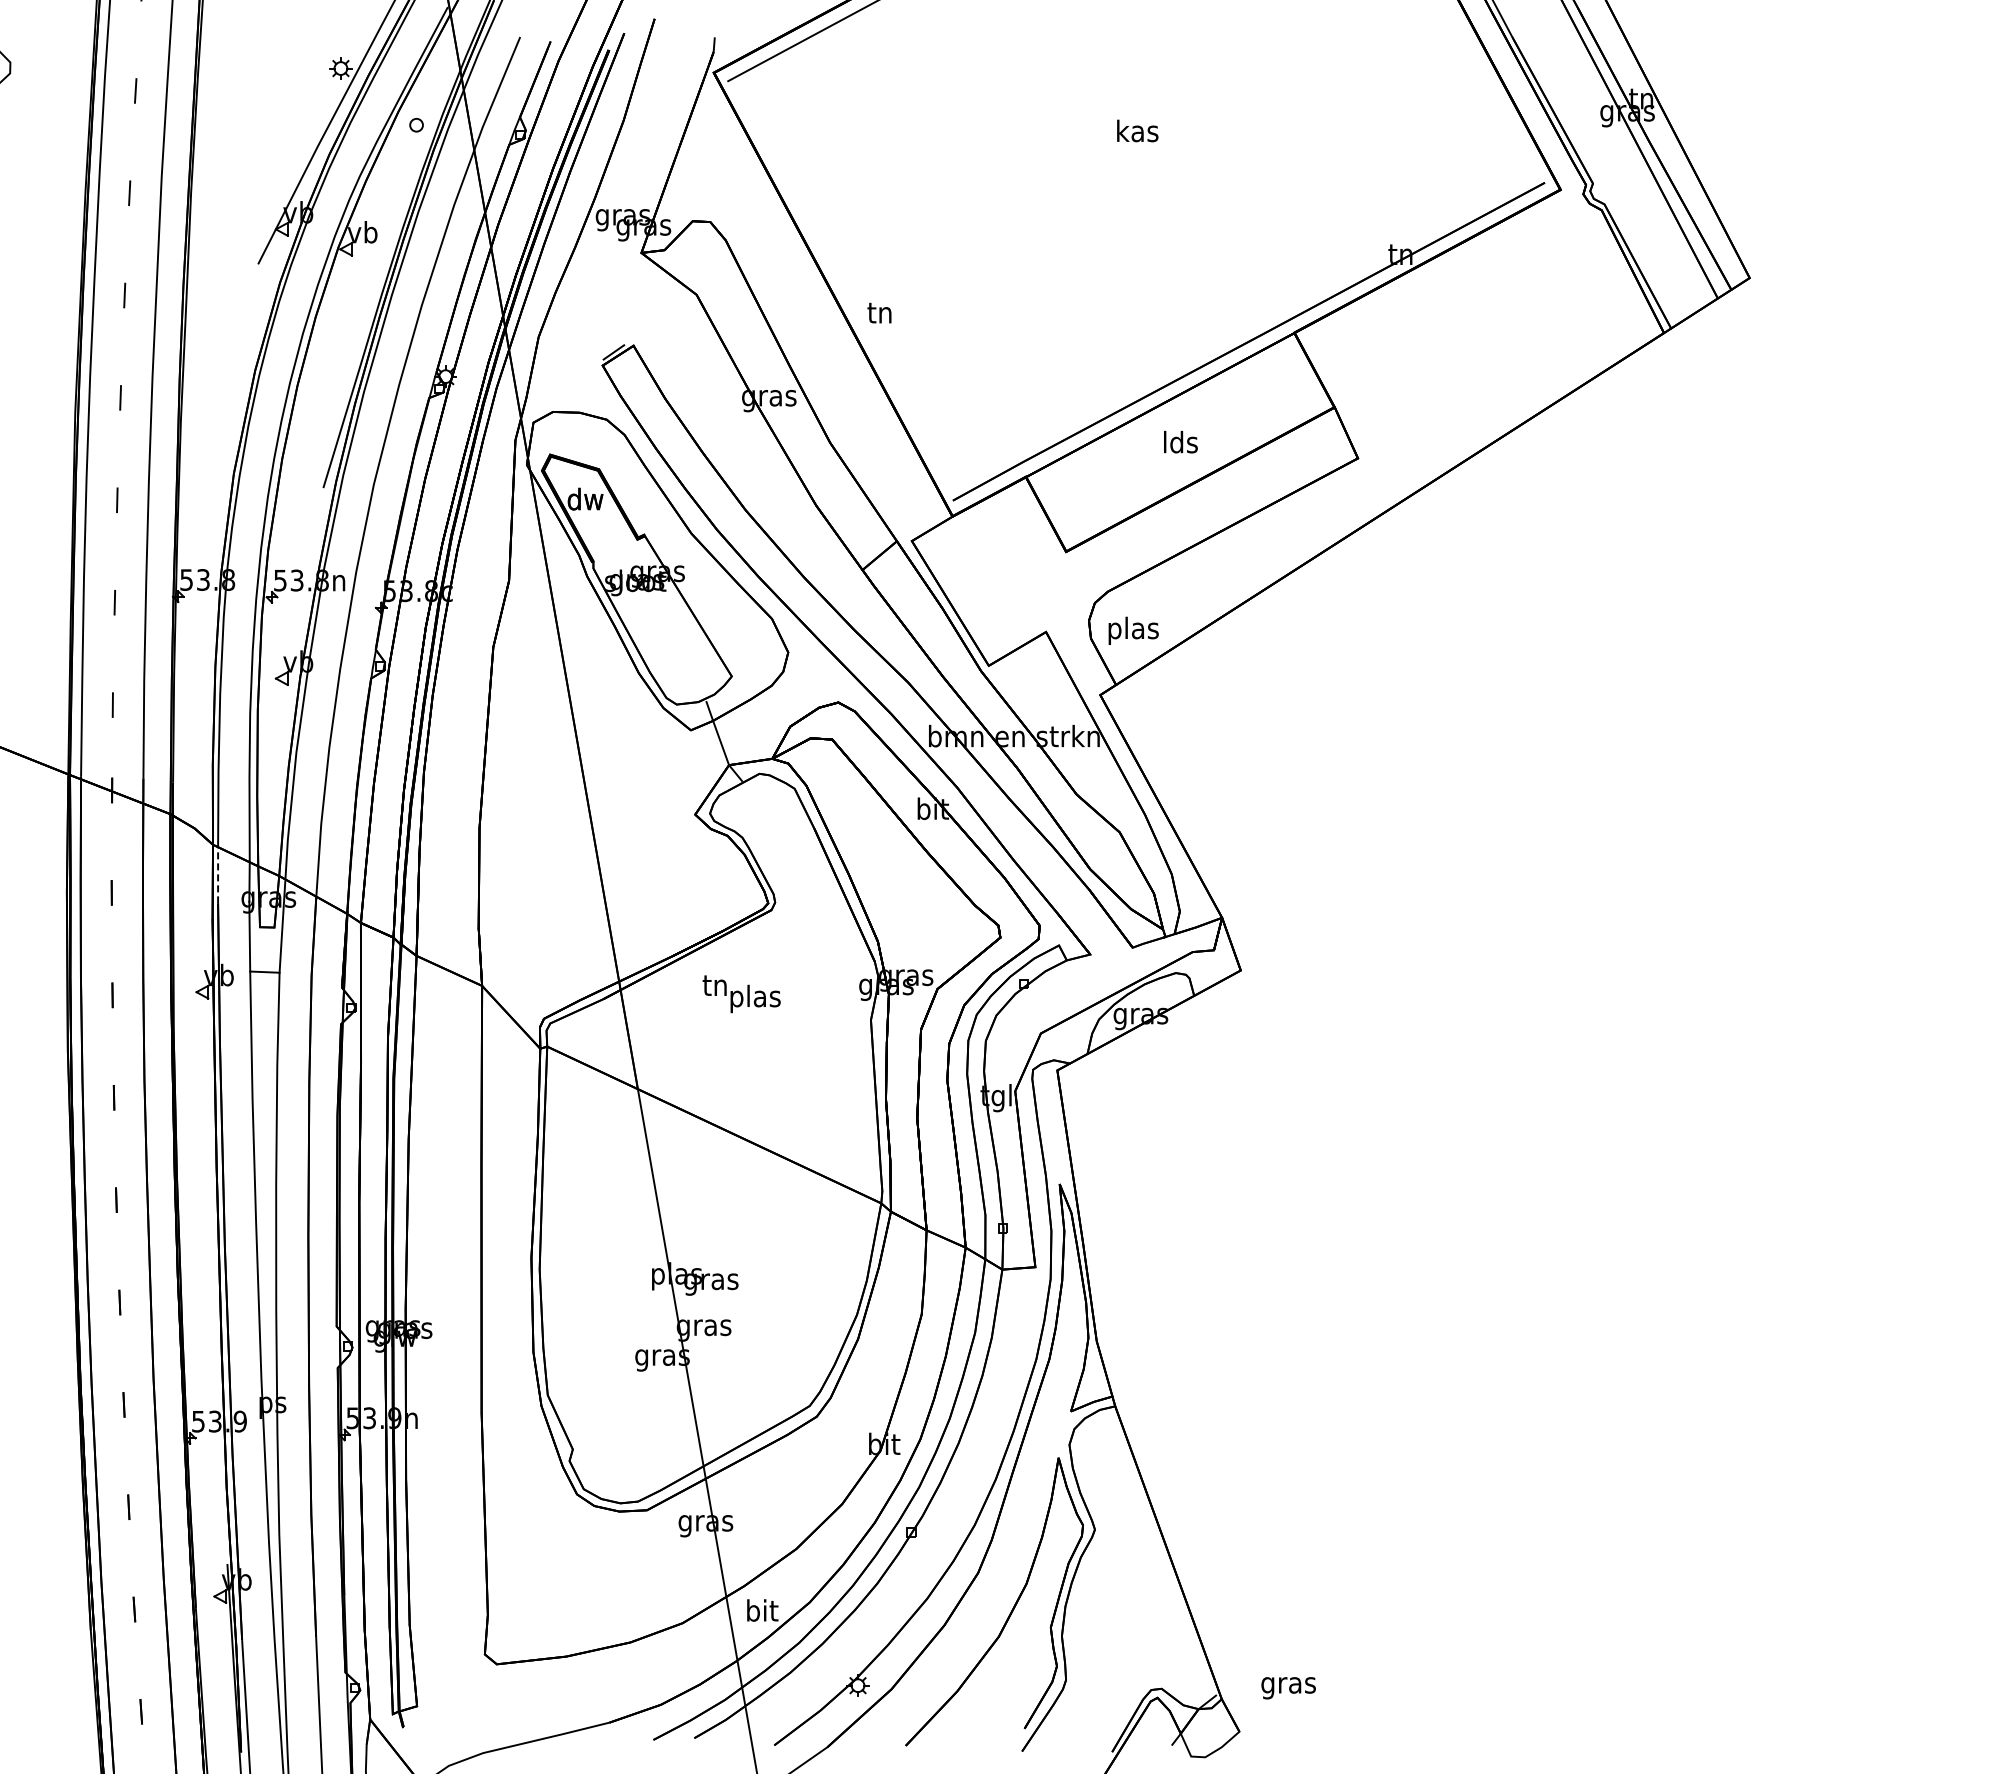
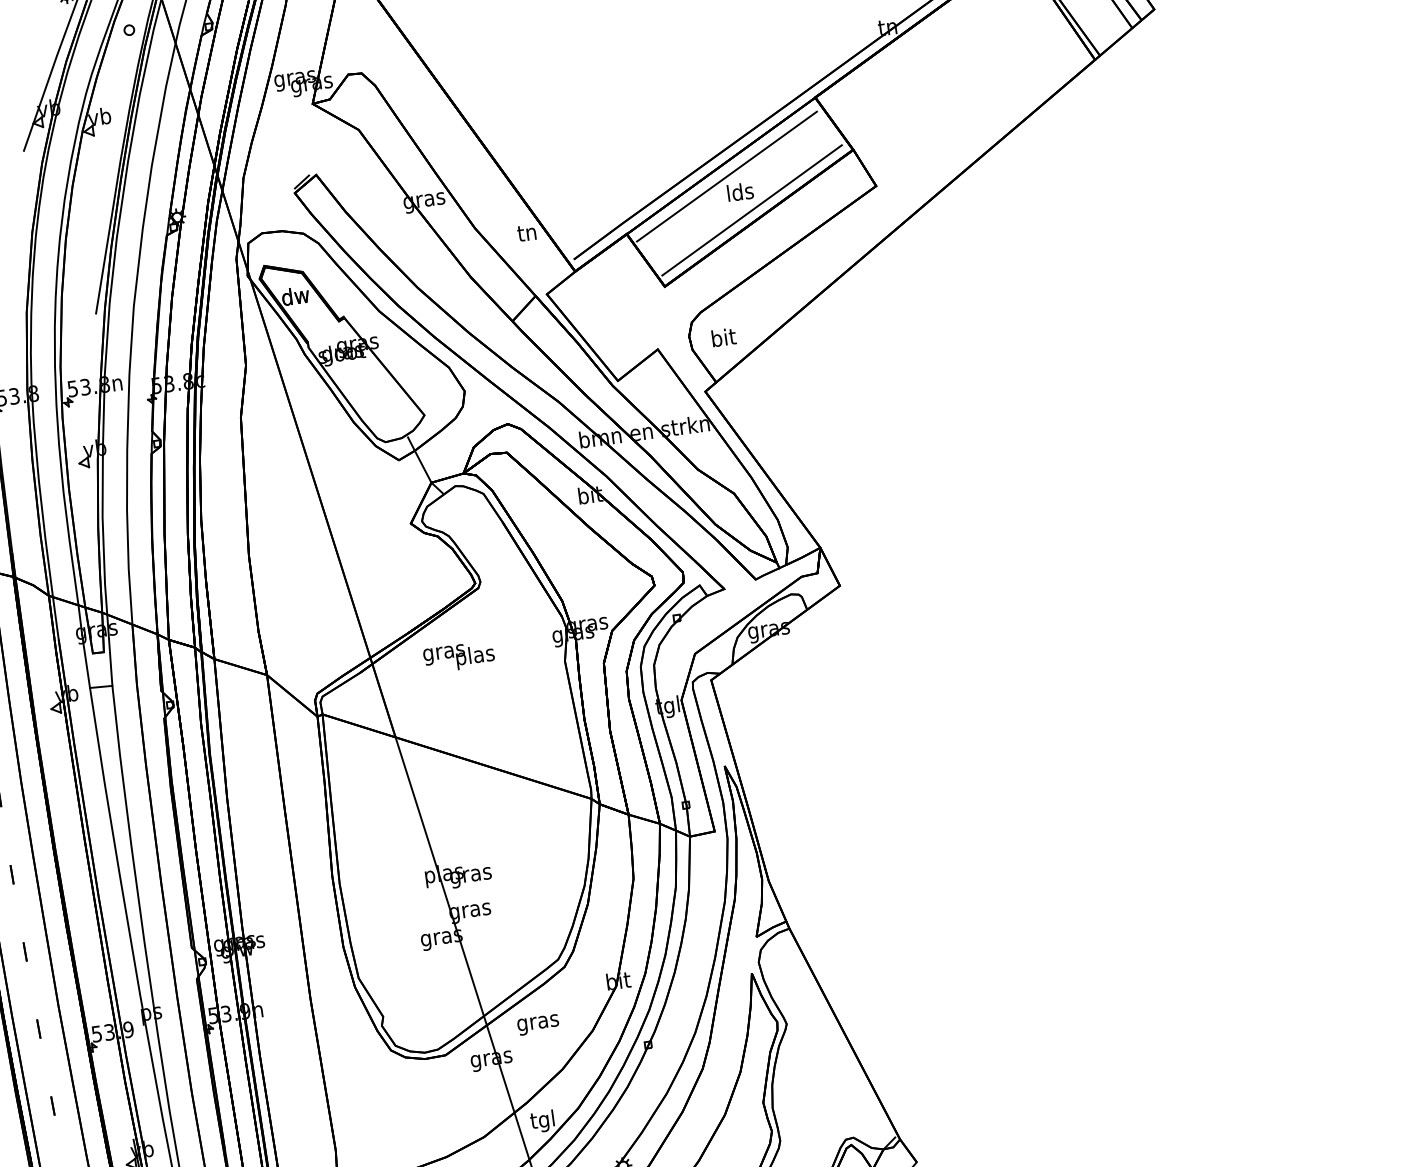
text: (879, 312) -> (526, 232), moved
line: (1166, 419) -> (727, 176), added
line: (1192, 467) -> (751, 209), added
text: (1133, 630) -> (723, 339), plas -> bit
line: (218, 874) -> (56, 617), dashed -> solid
text: (715, 988) -> (444, 653), tn -> gras
text: (761, 1613) -> (542, 1121), bit -> tgl
text: (1288, 1688) -> (538, 1025), moved

